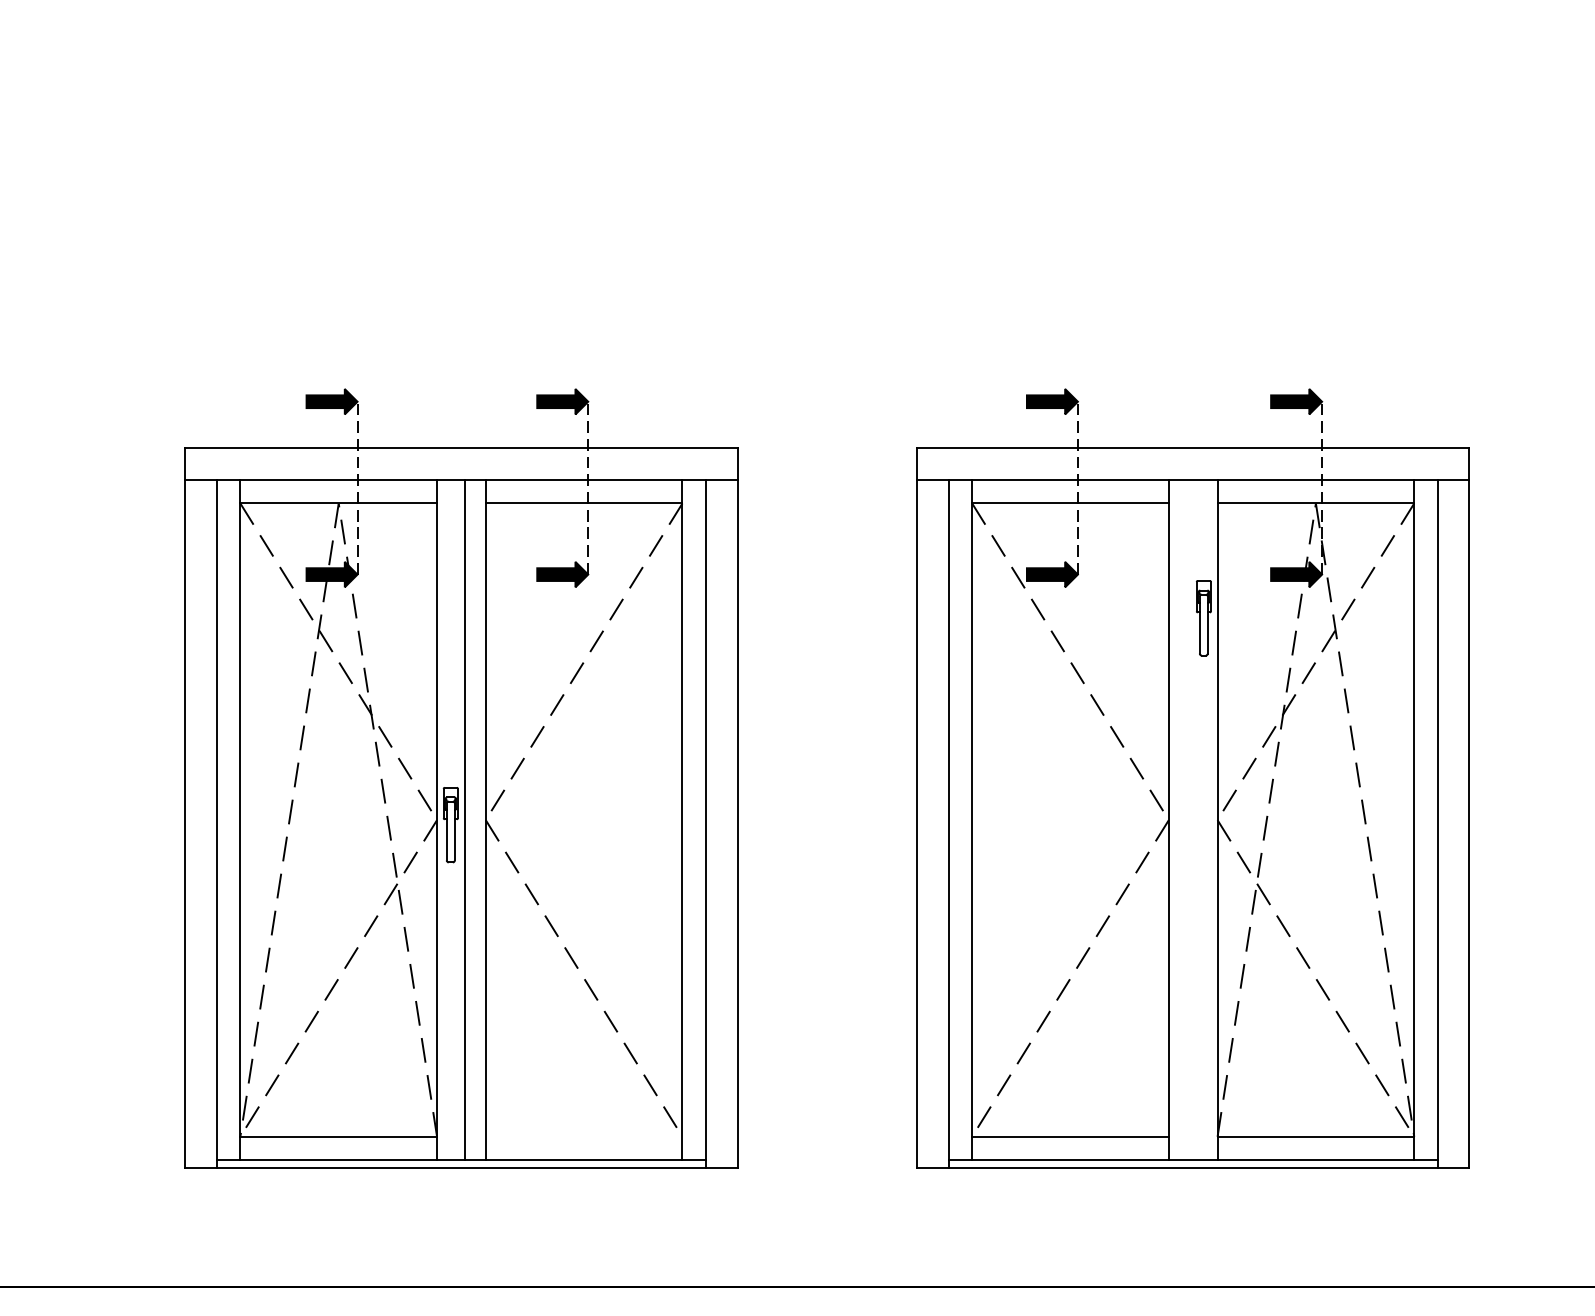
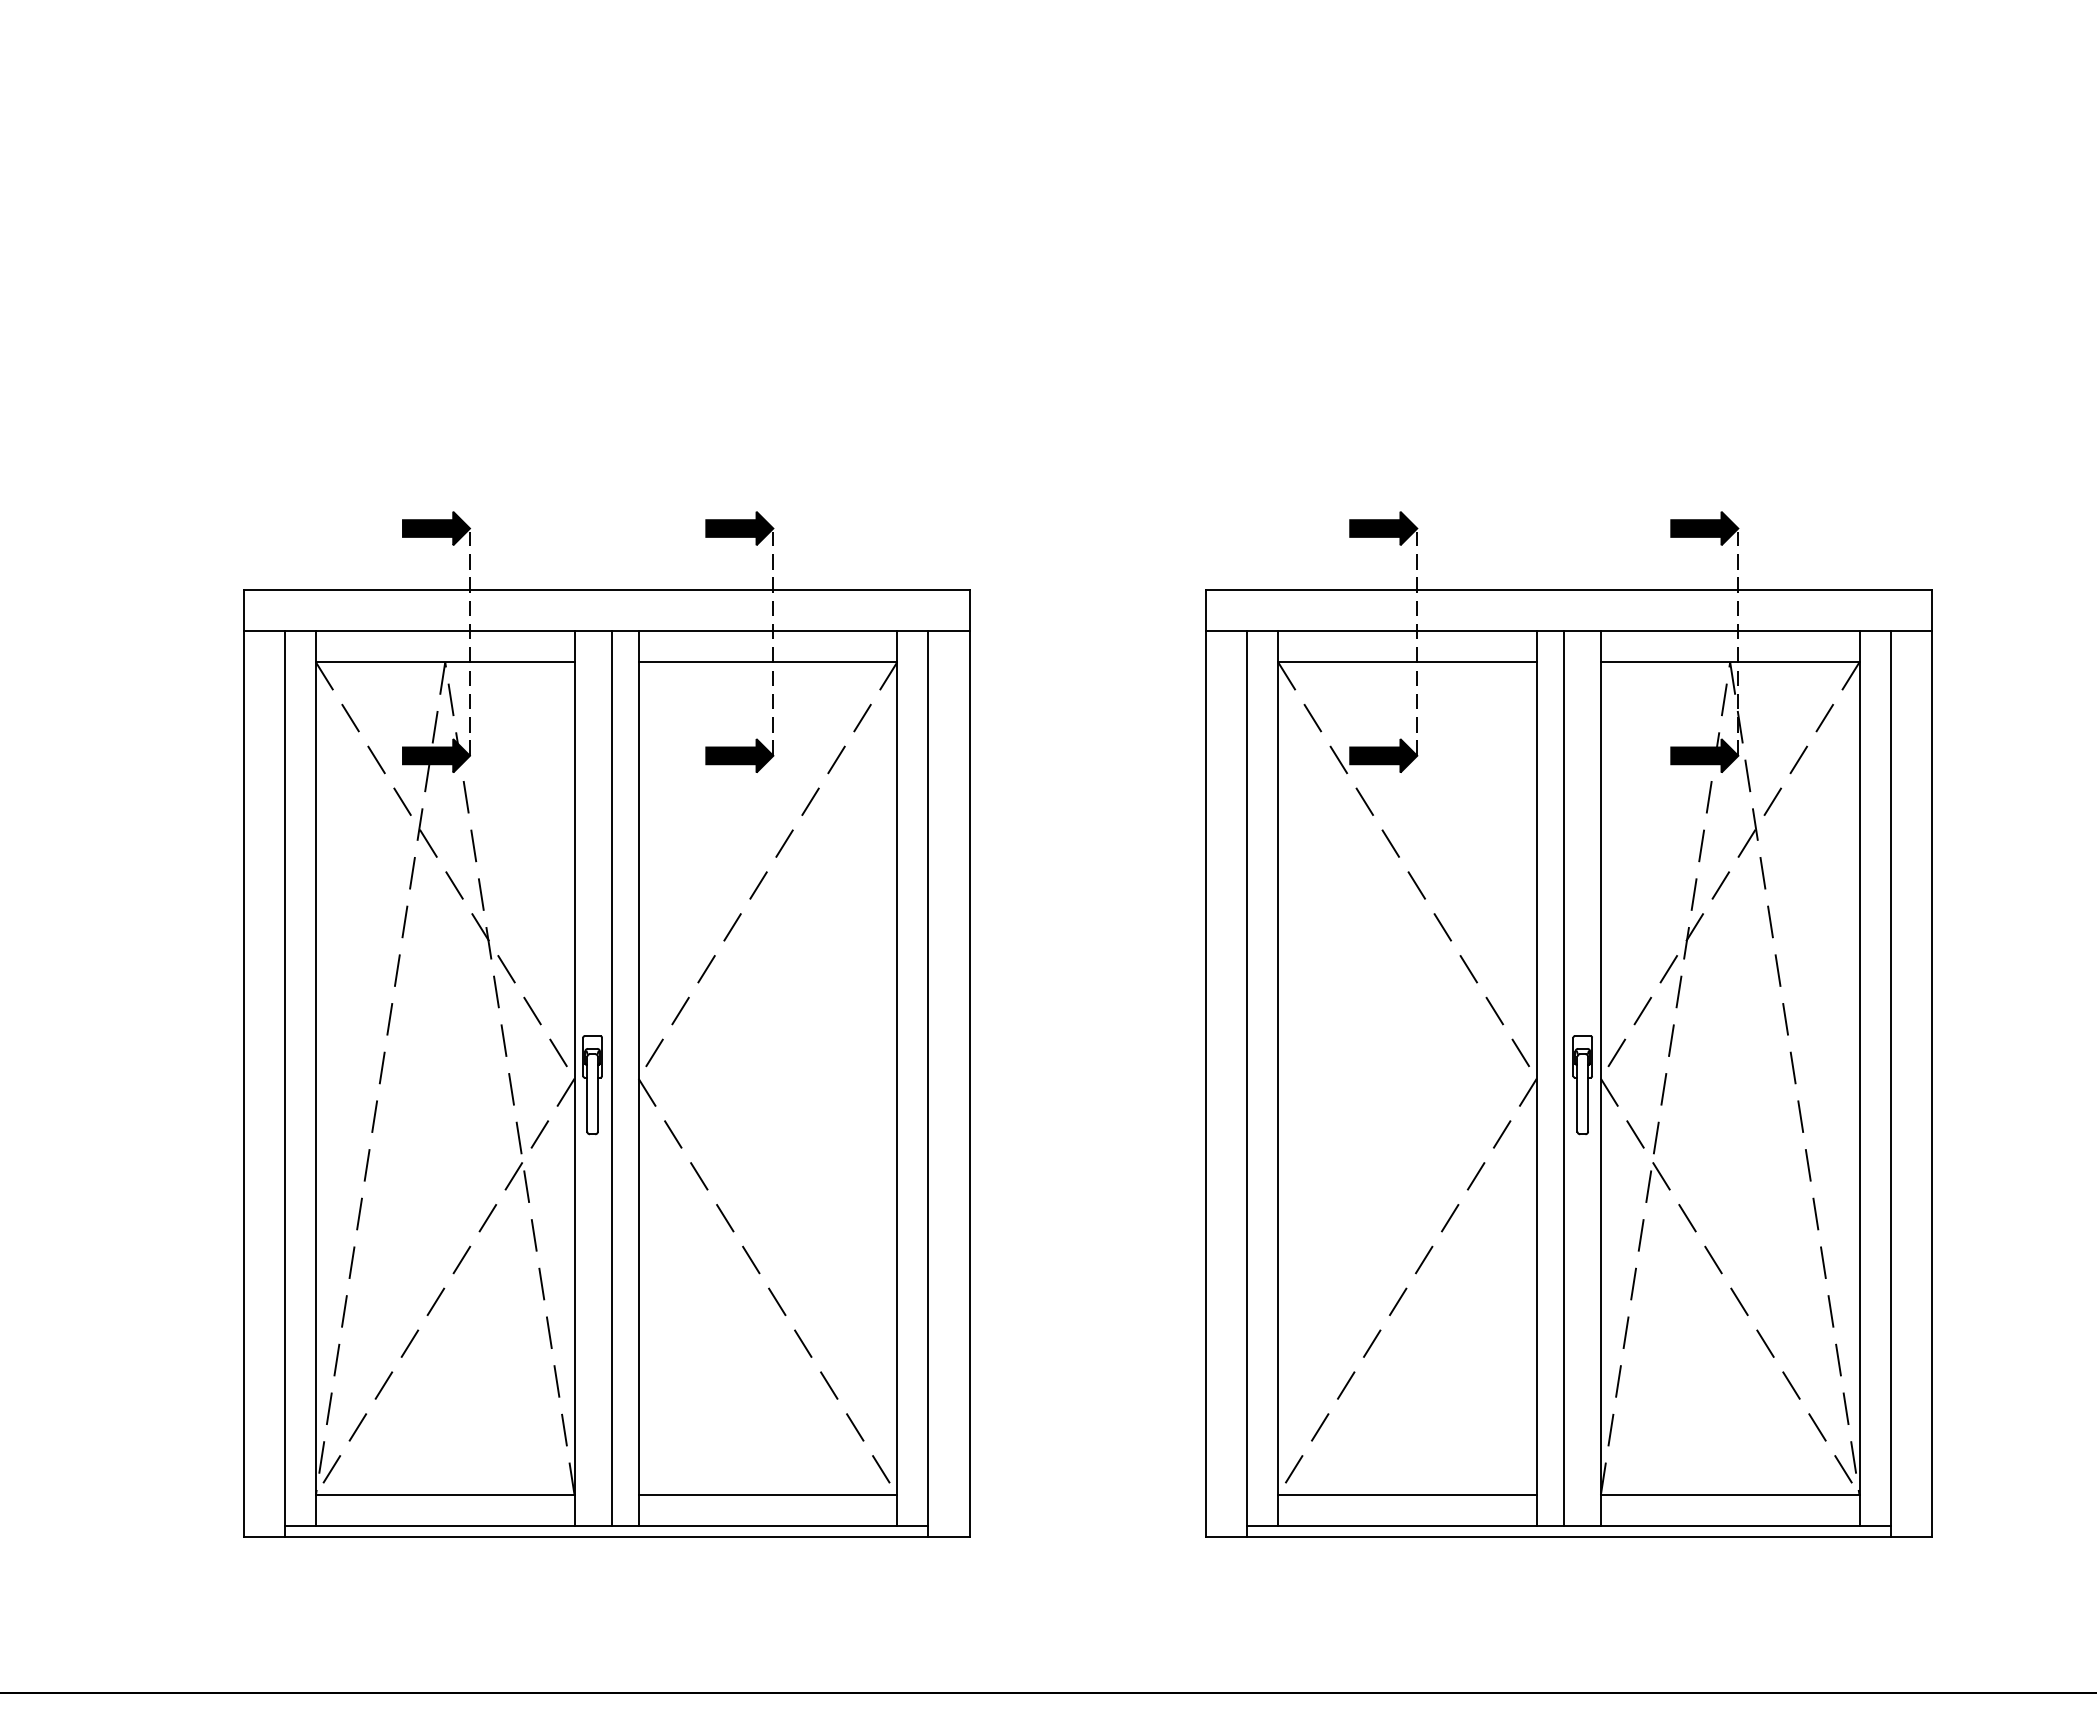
part: (1203, 618) -> (1582, 1085), moved
line: (1189, 819) -> (1563, 1078), added
line: (583, 1137) -> (767, 1495), added

